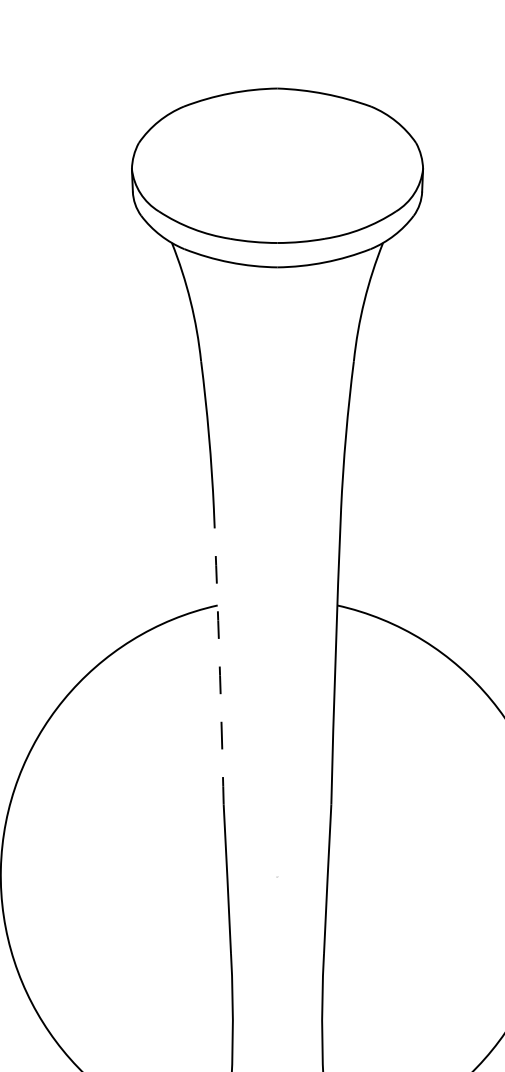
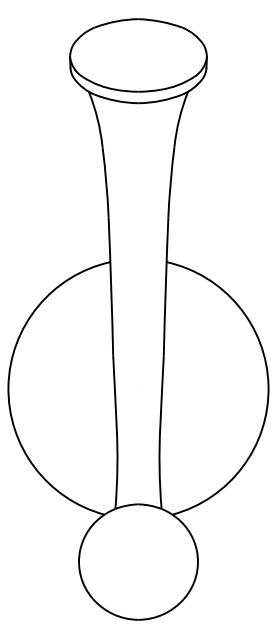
arc: (220, 657) -> (111, 286), dashed -> solid

